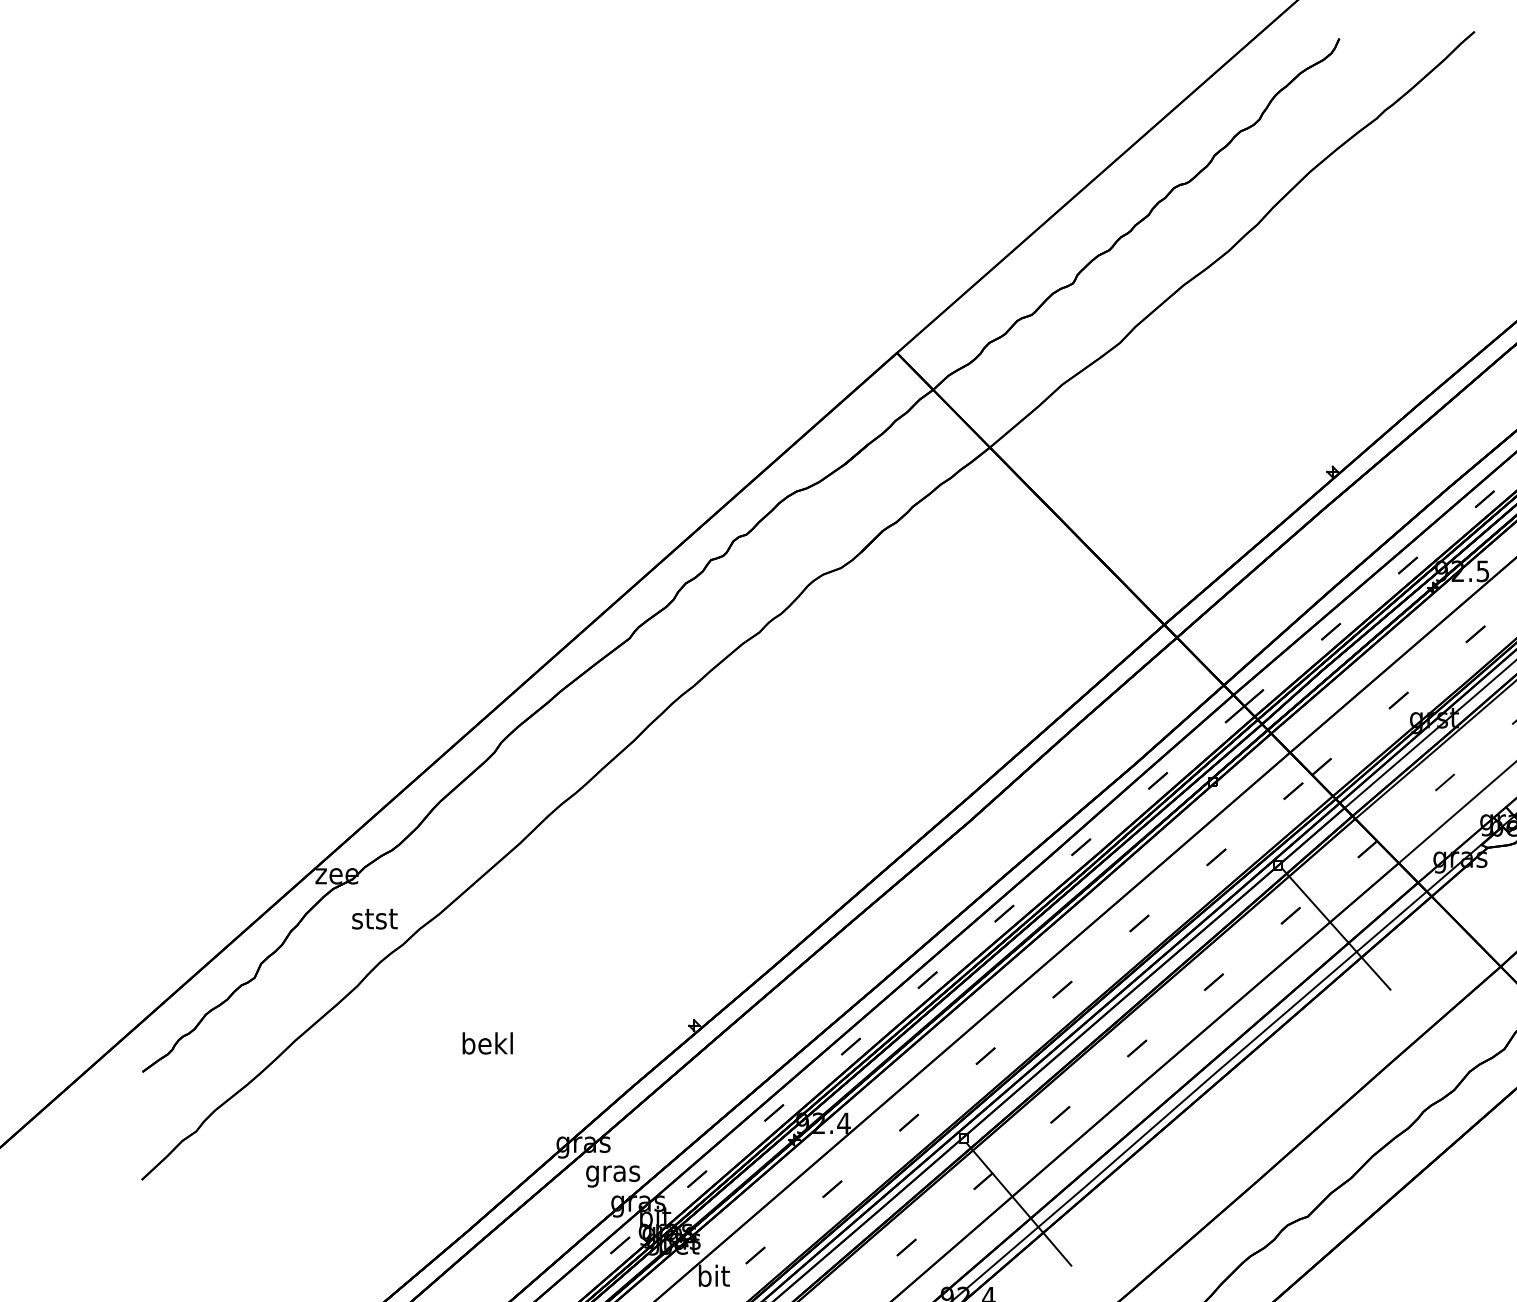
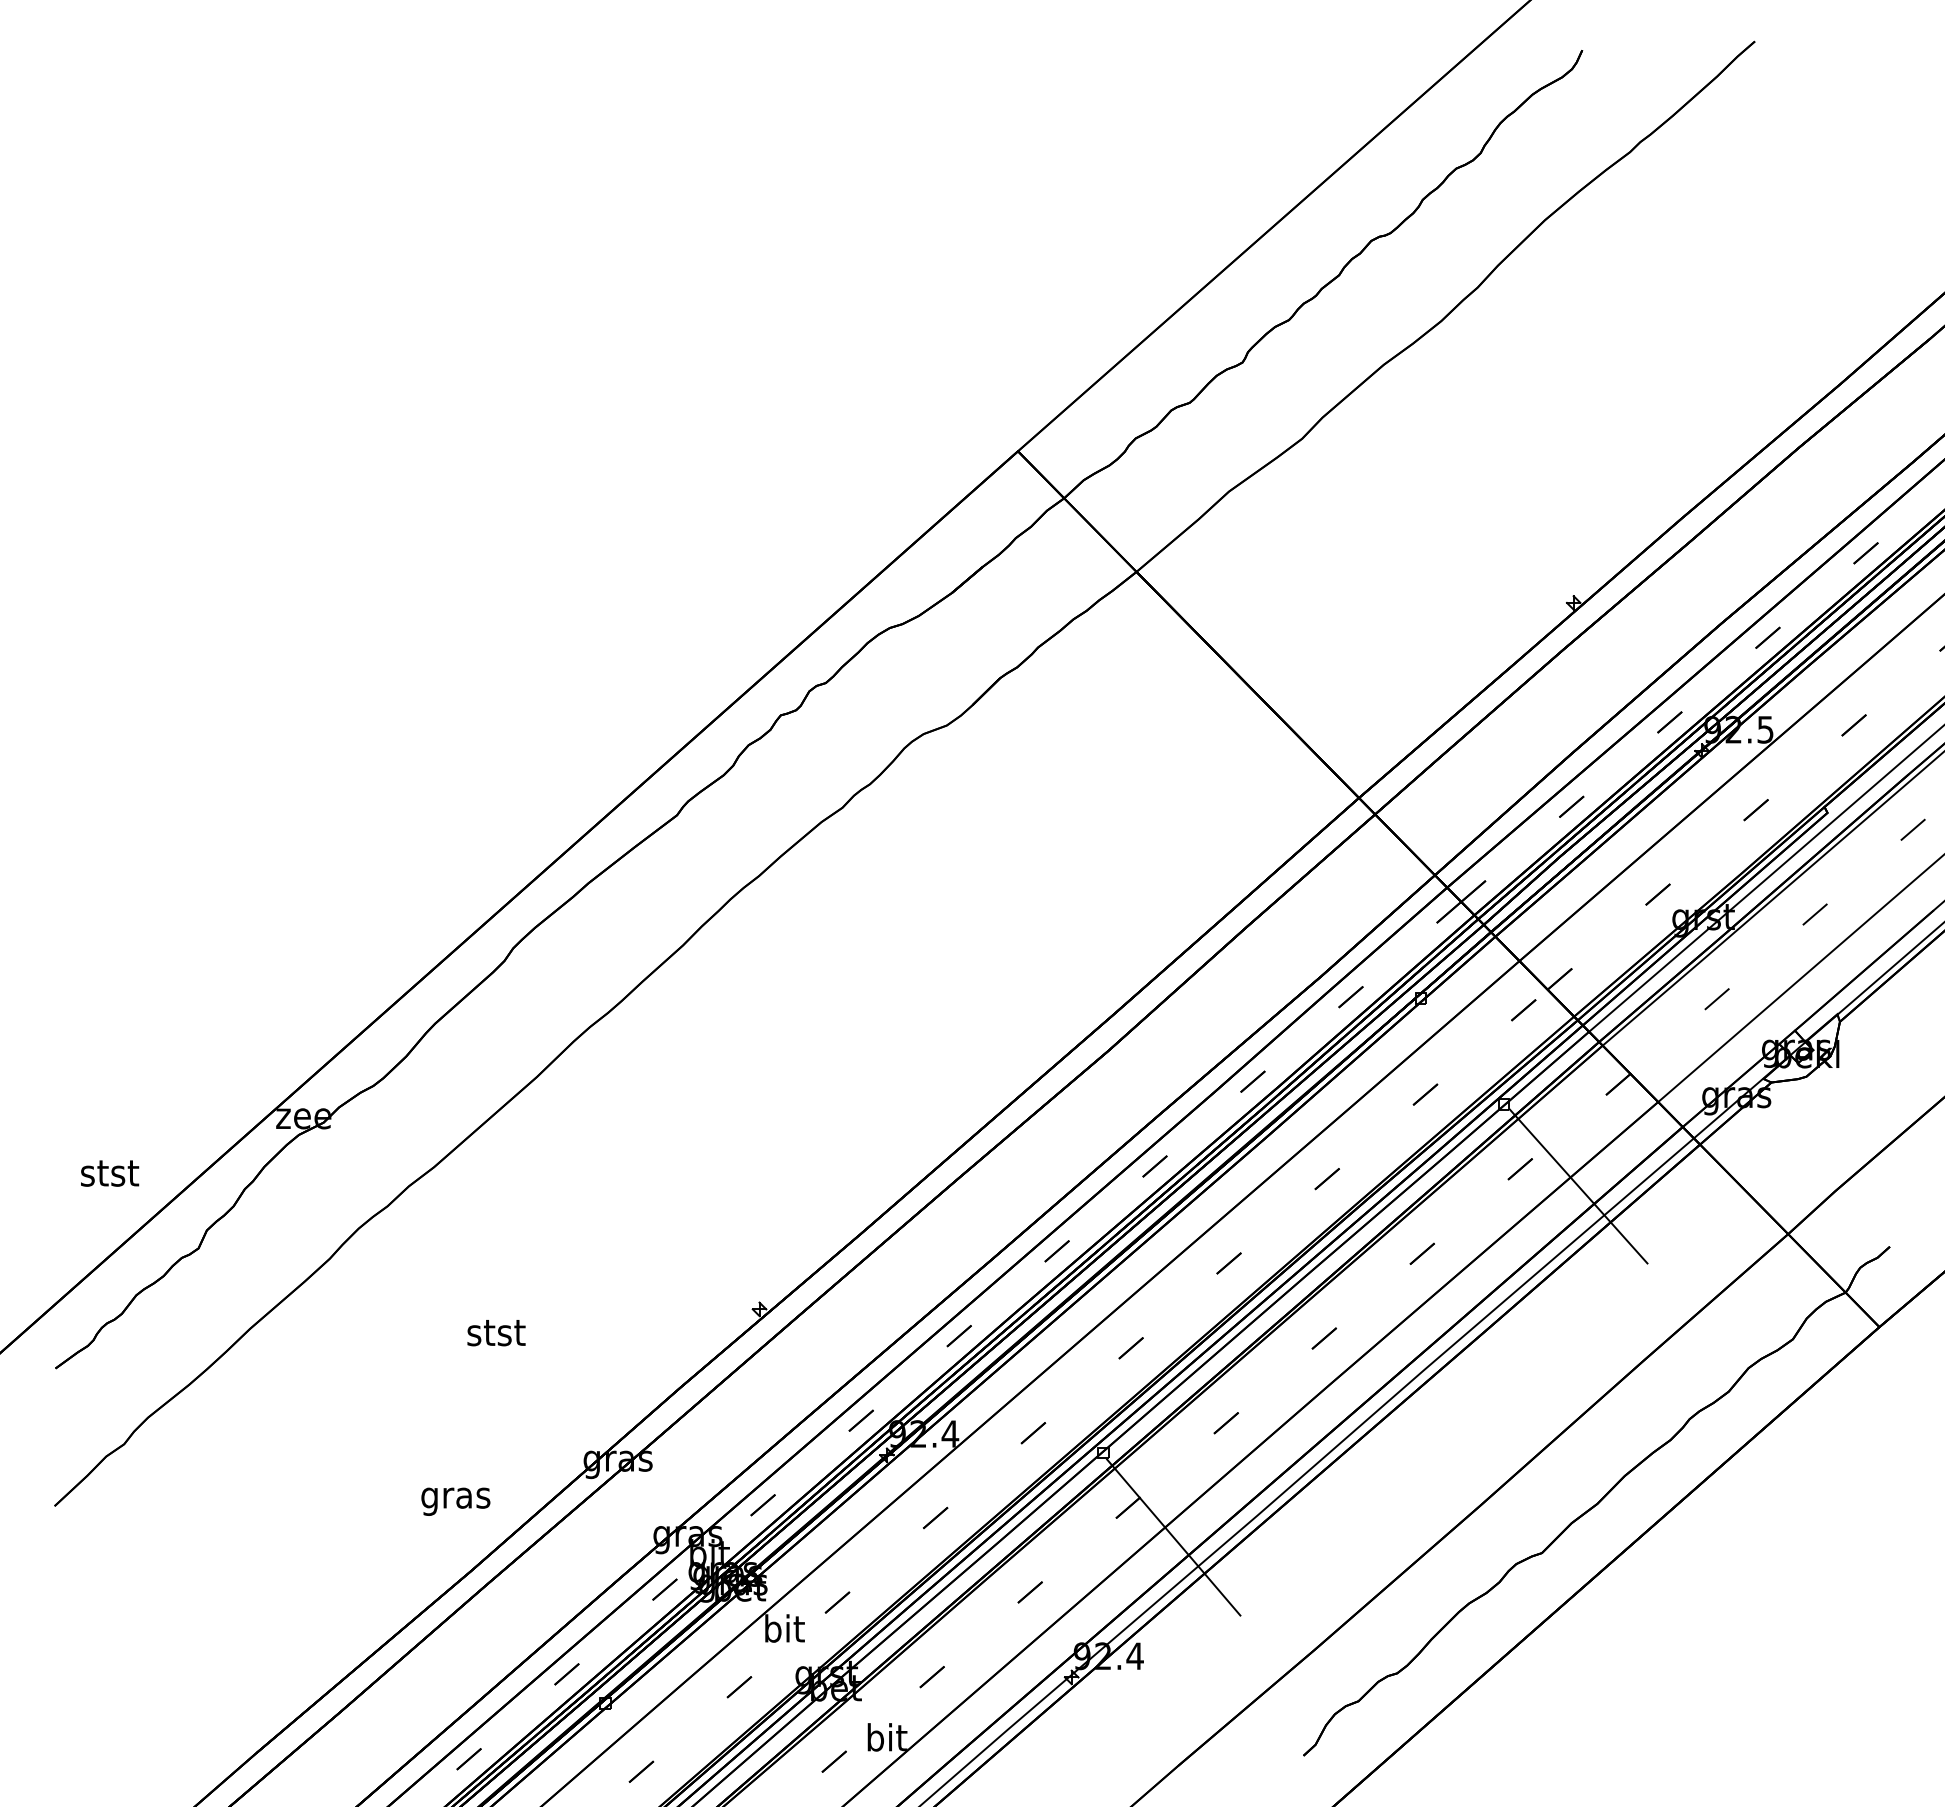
text: (375, 919) -> (110, 1173), moved
text: (487, 1043) -> (495, 1331), bekl -> stst
text: (612, 1176) -> (455, 1501), moved

